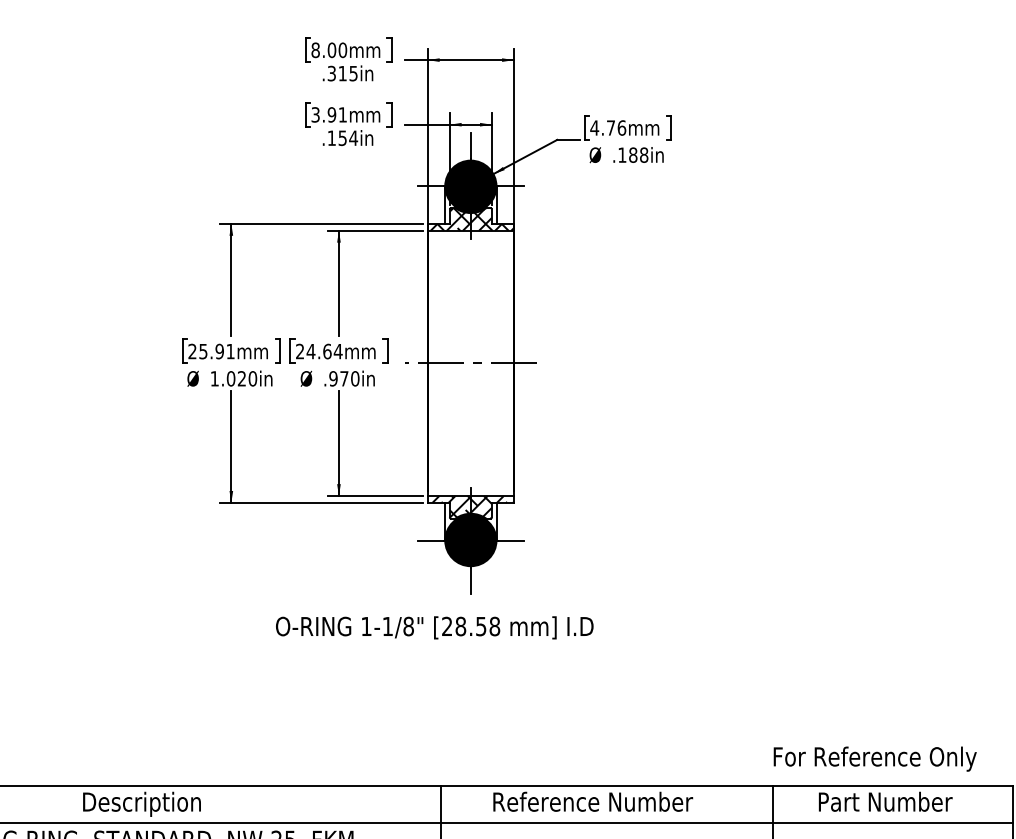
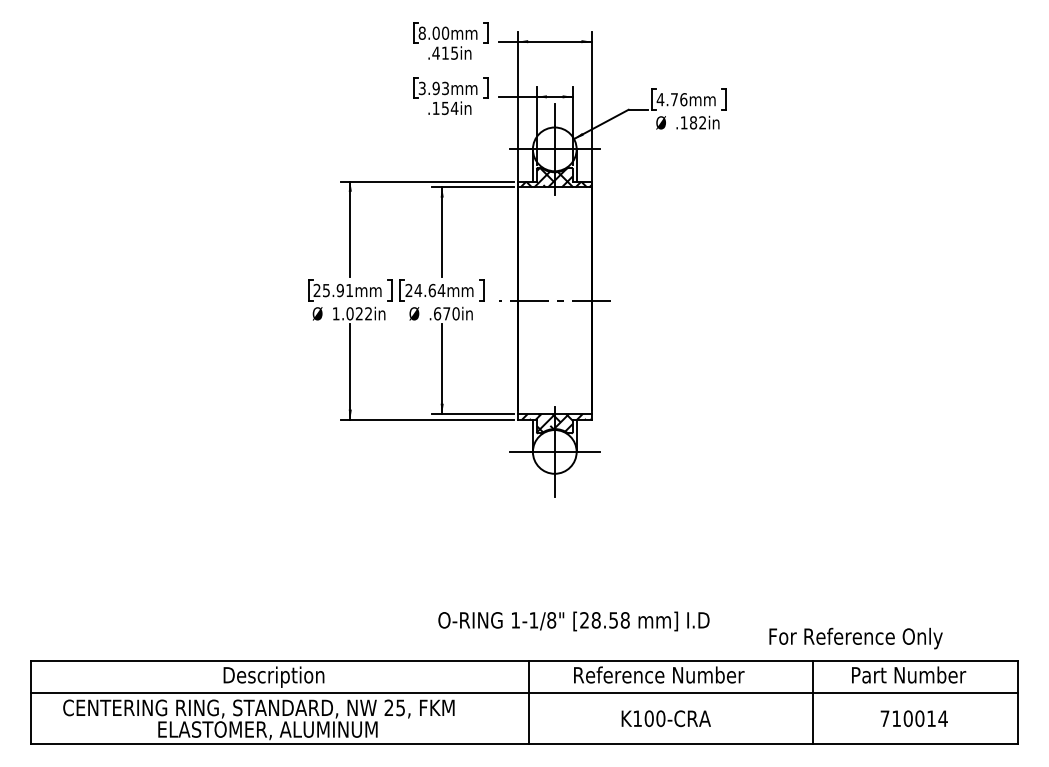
text: (331, 72) -> (435, 52), .315in -> .415in
text: (342, 114) -> (445, 88), 3.91mm -> 3.93mm
text: (643, 154) -> (702, 122), .188in -> .182in
fill: (470, 186) -> (554, 149), removed
text: (252, 378) -> (368, 313), 1.020in -> 1.022in
text: (333, 378) -> (437, 313), .970in -> .670in
fill: (470, 540) -> (554, 451), removed
text: (434, 627) -> (573, 621), moved
text: (874, 759) -> (855, 638), moved

